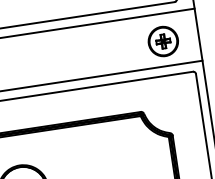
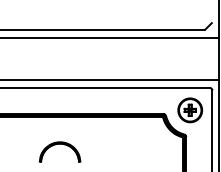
part: (163, 41) -> (190, 110), moved

